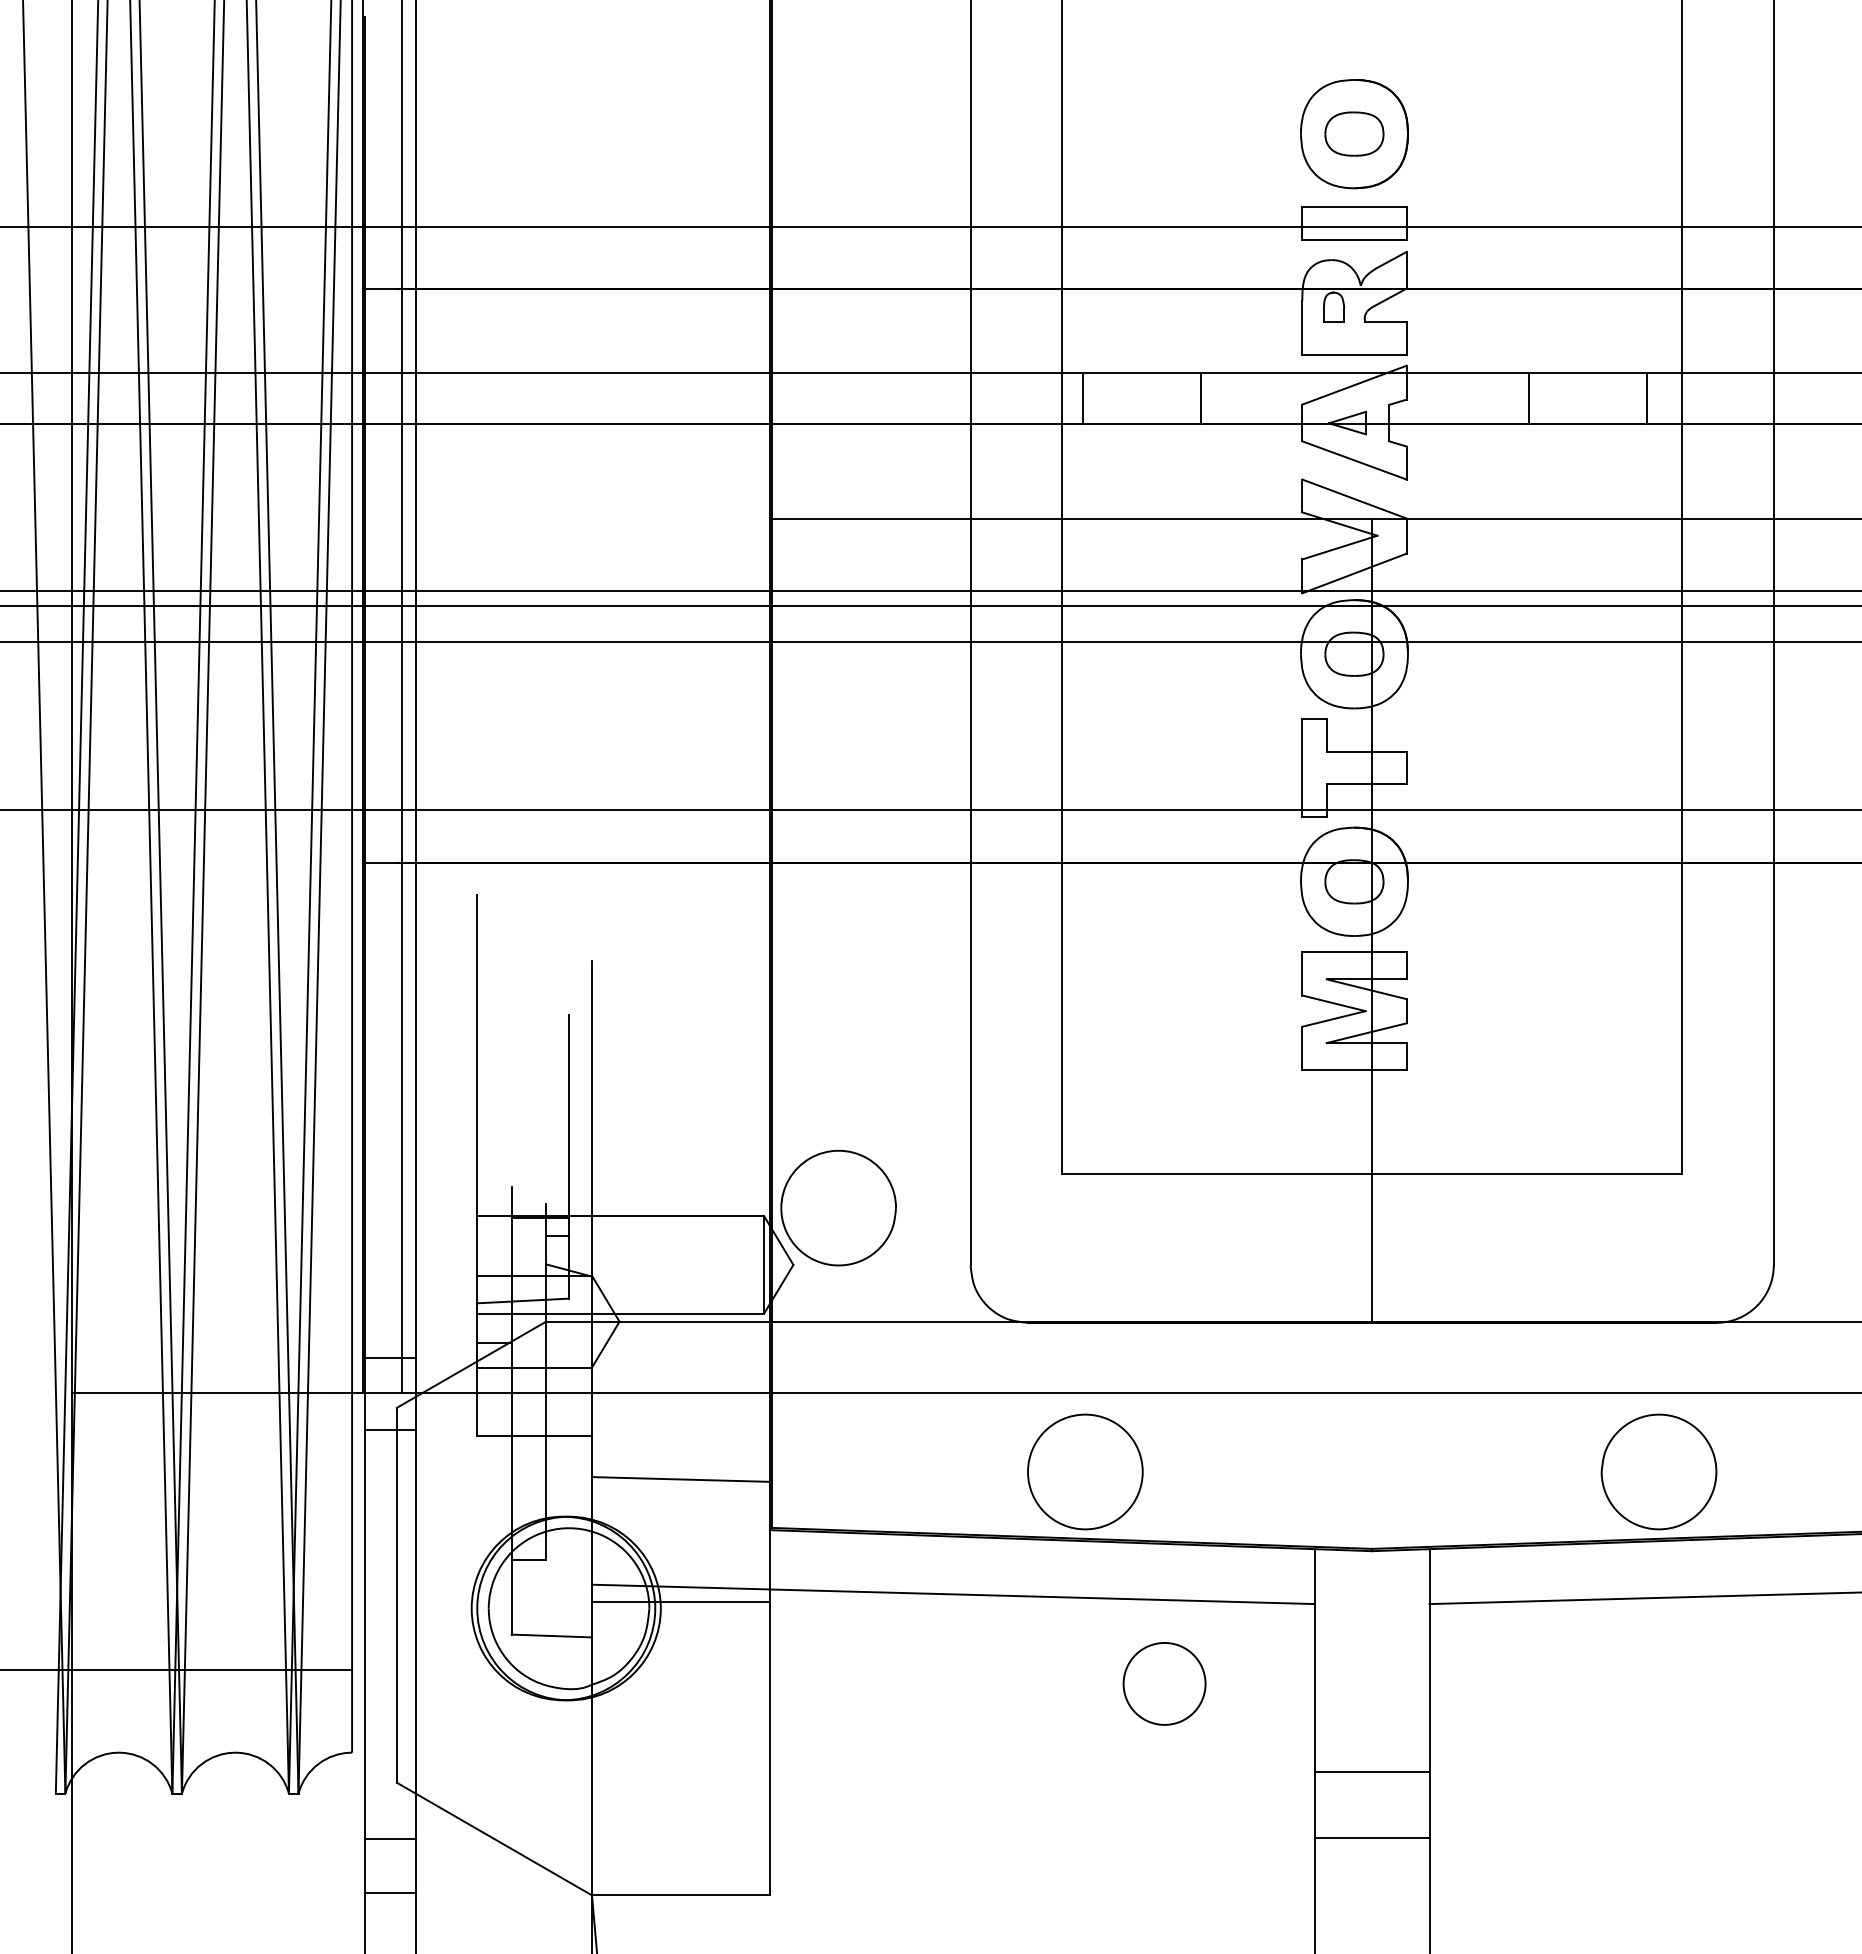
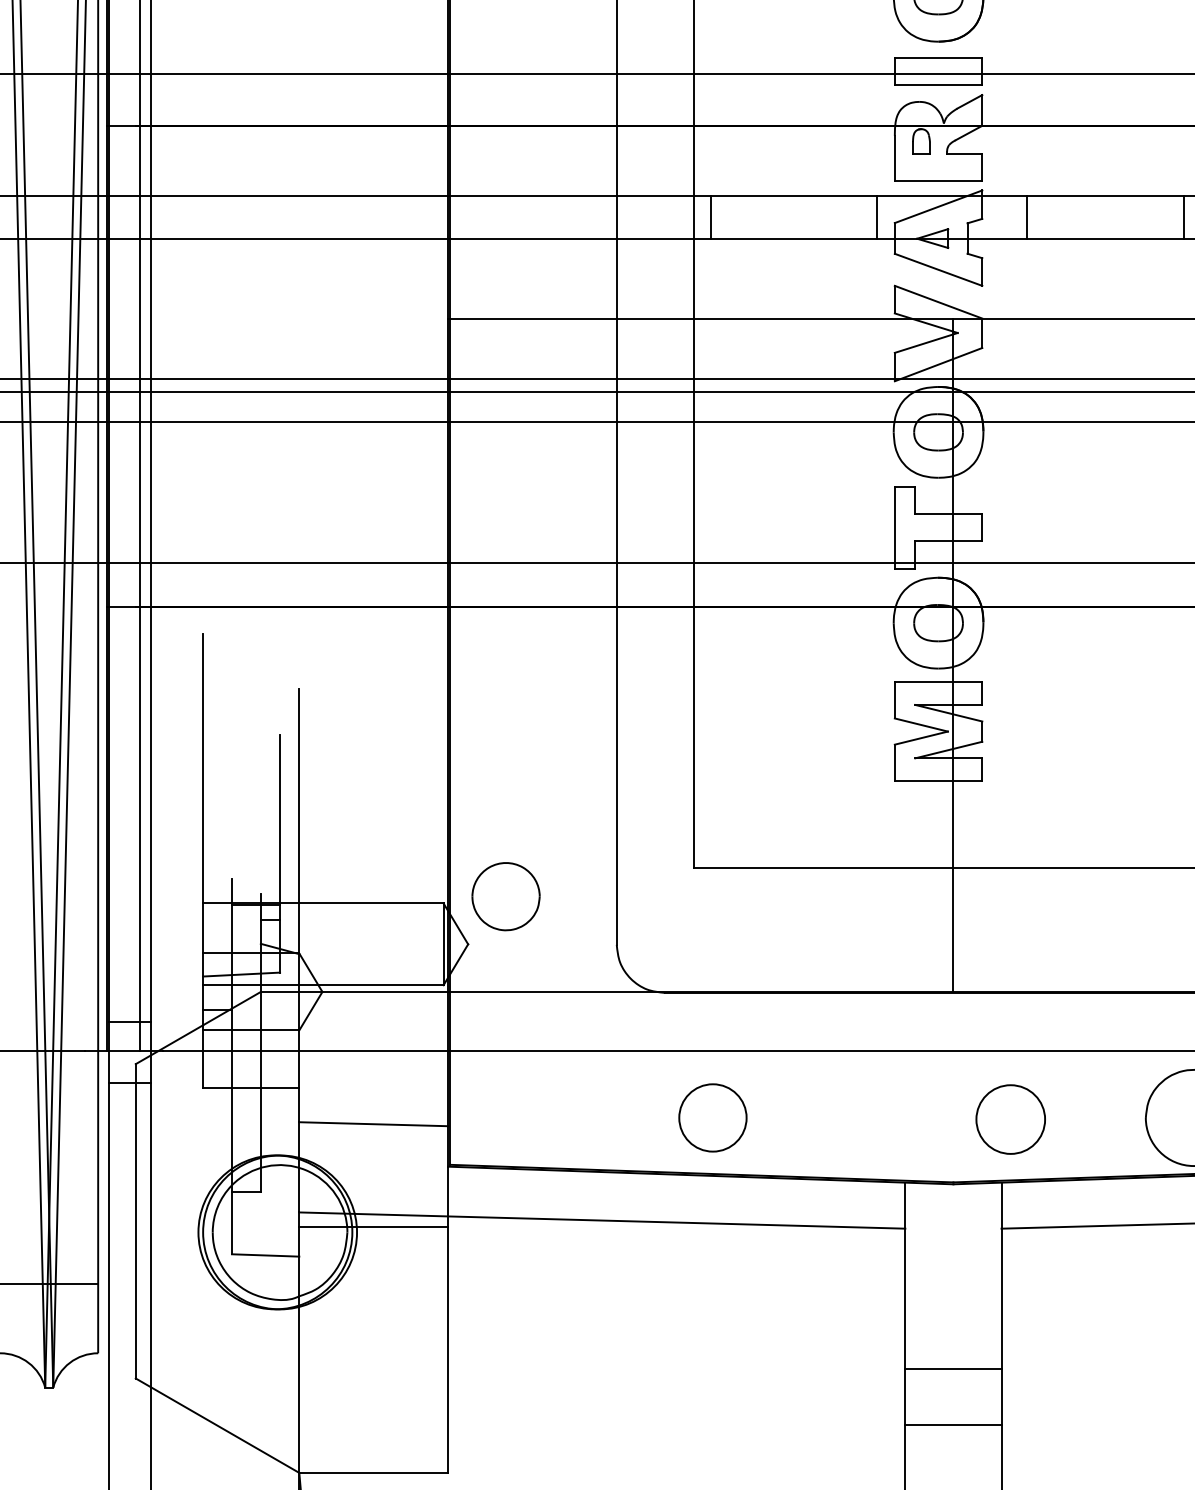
line: (1200, 397) -> (876, 217), moved
line: (1529, 397) -> (1027, 217), moved
part: (838, 1207) -> (505, 896), size x0.7
circle: (1085, 1471) -> (713, 1117), size x0.7
circle: (1164, 1683) -> (1010, 1119), moved
line: (389, 1838) -> (129, 1425), removed
line: (389, 1893) -> (129, 1471), removed

